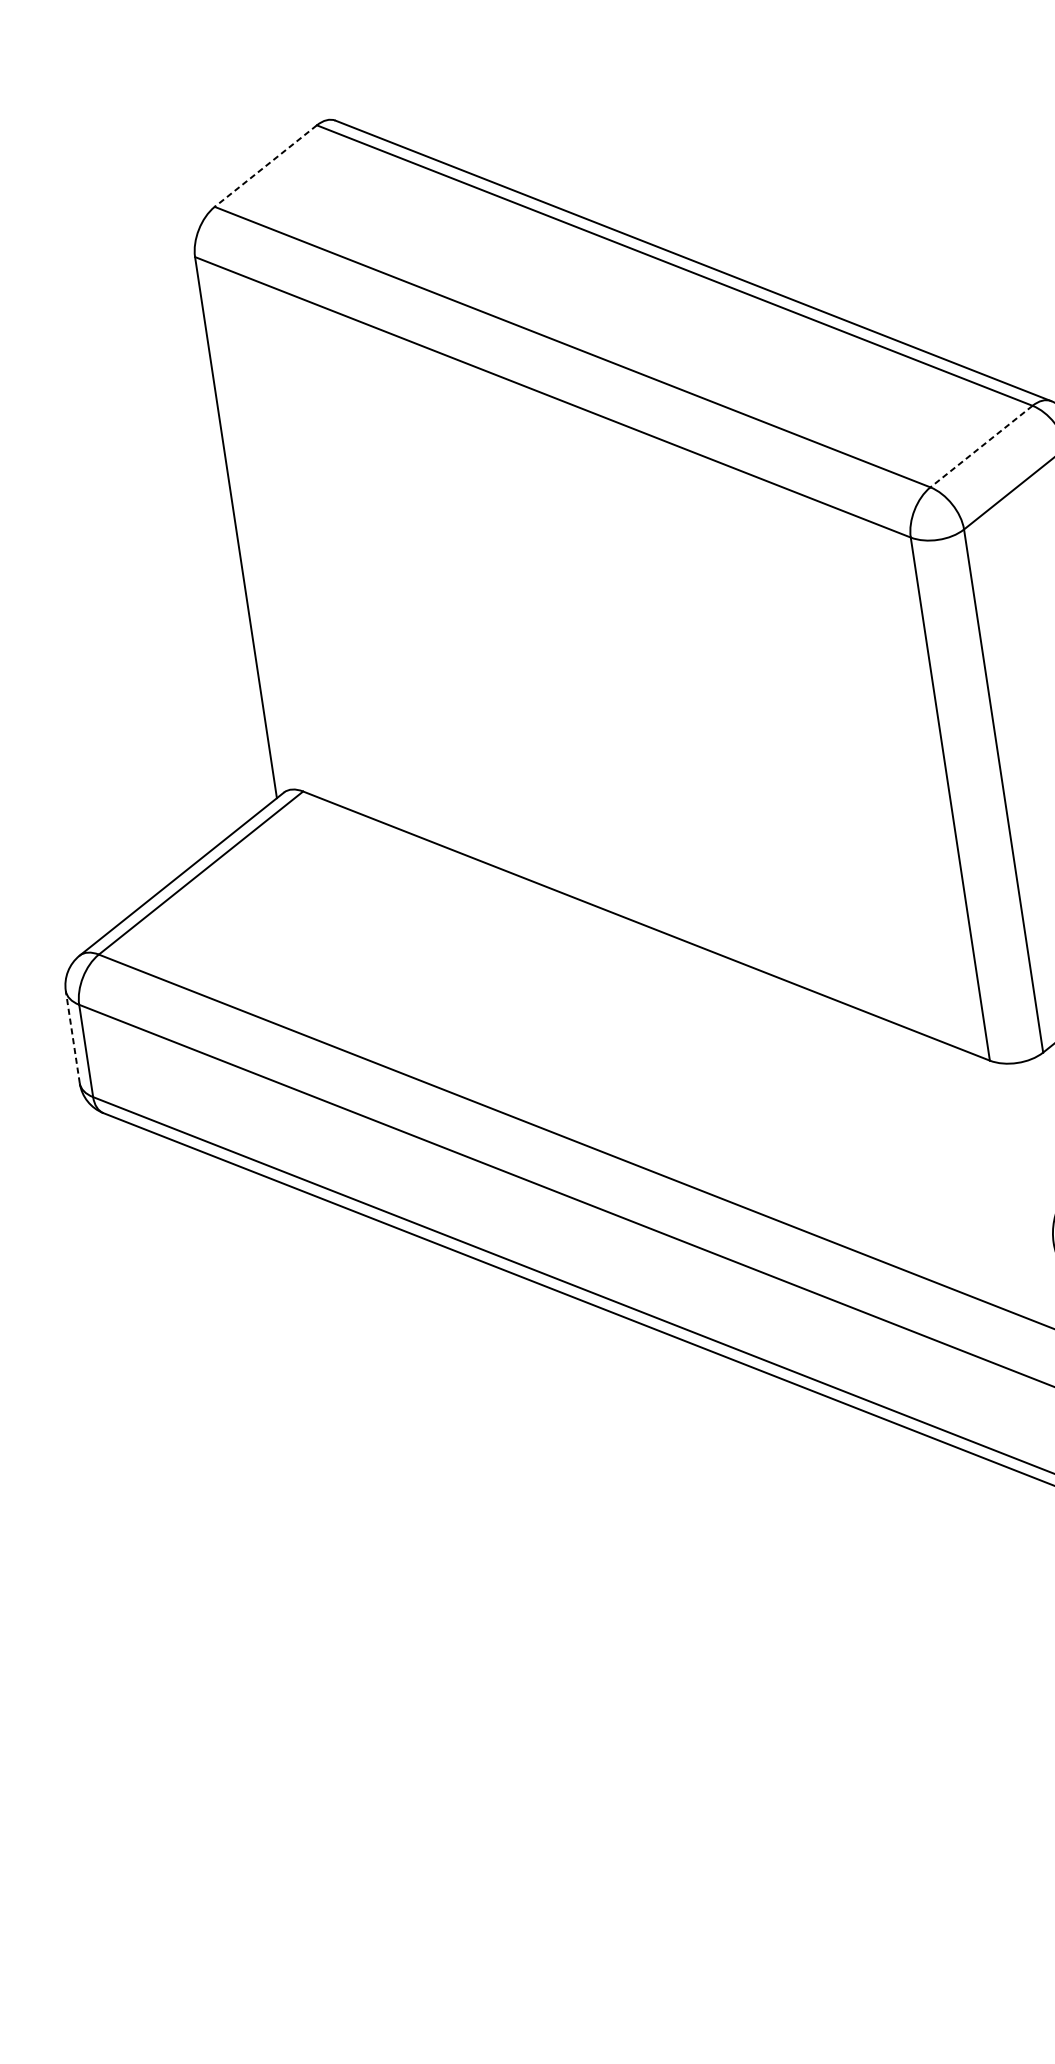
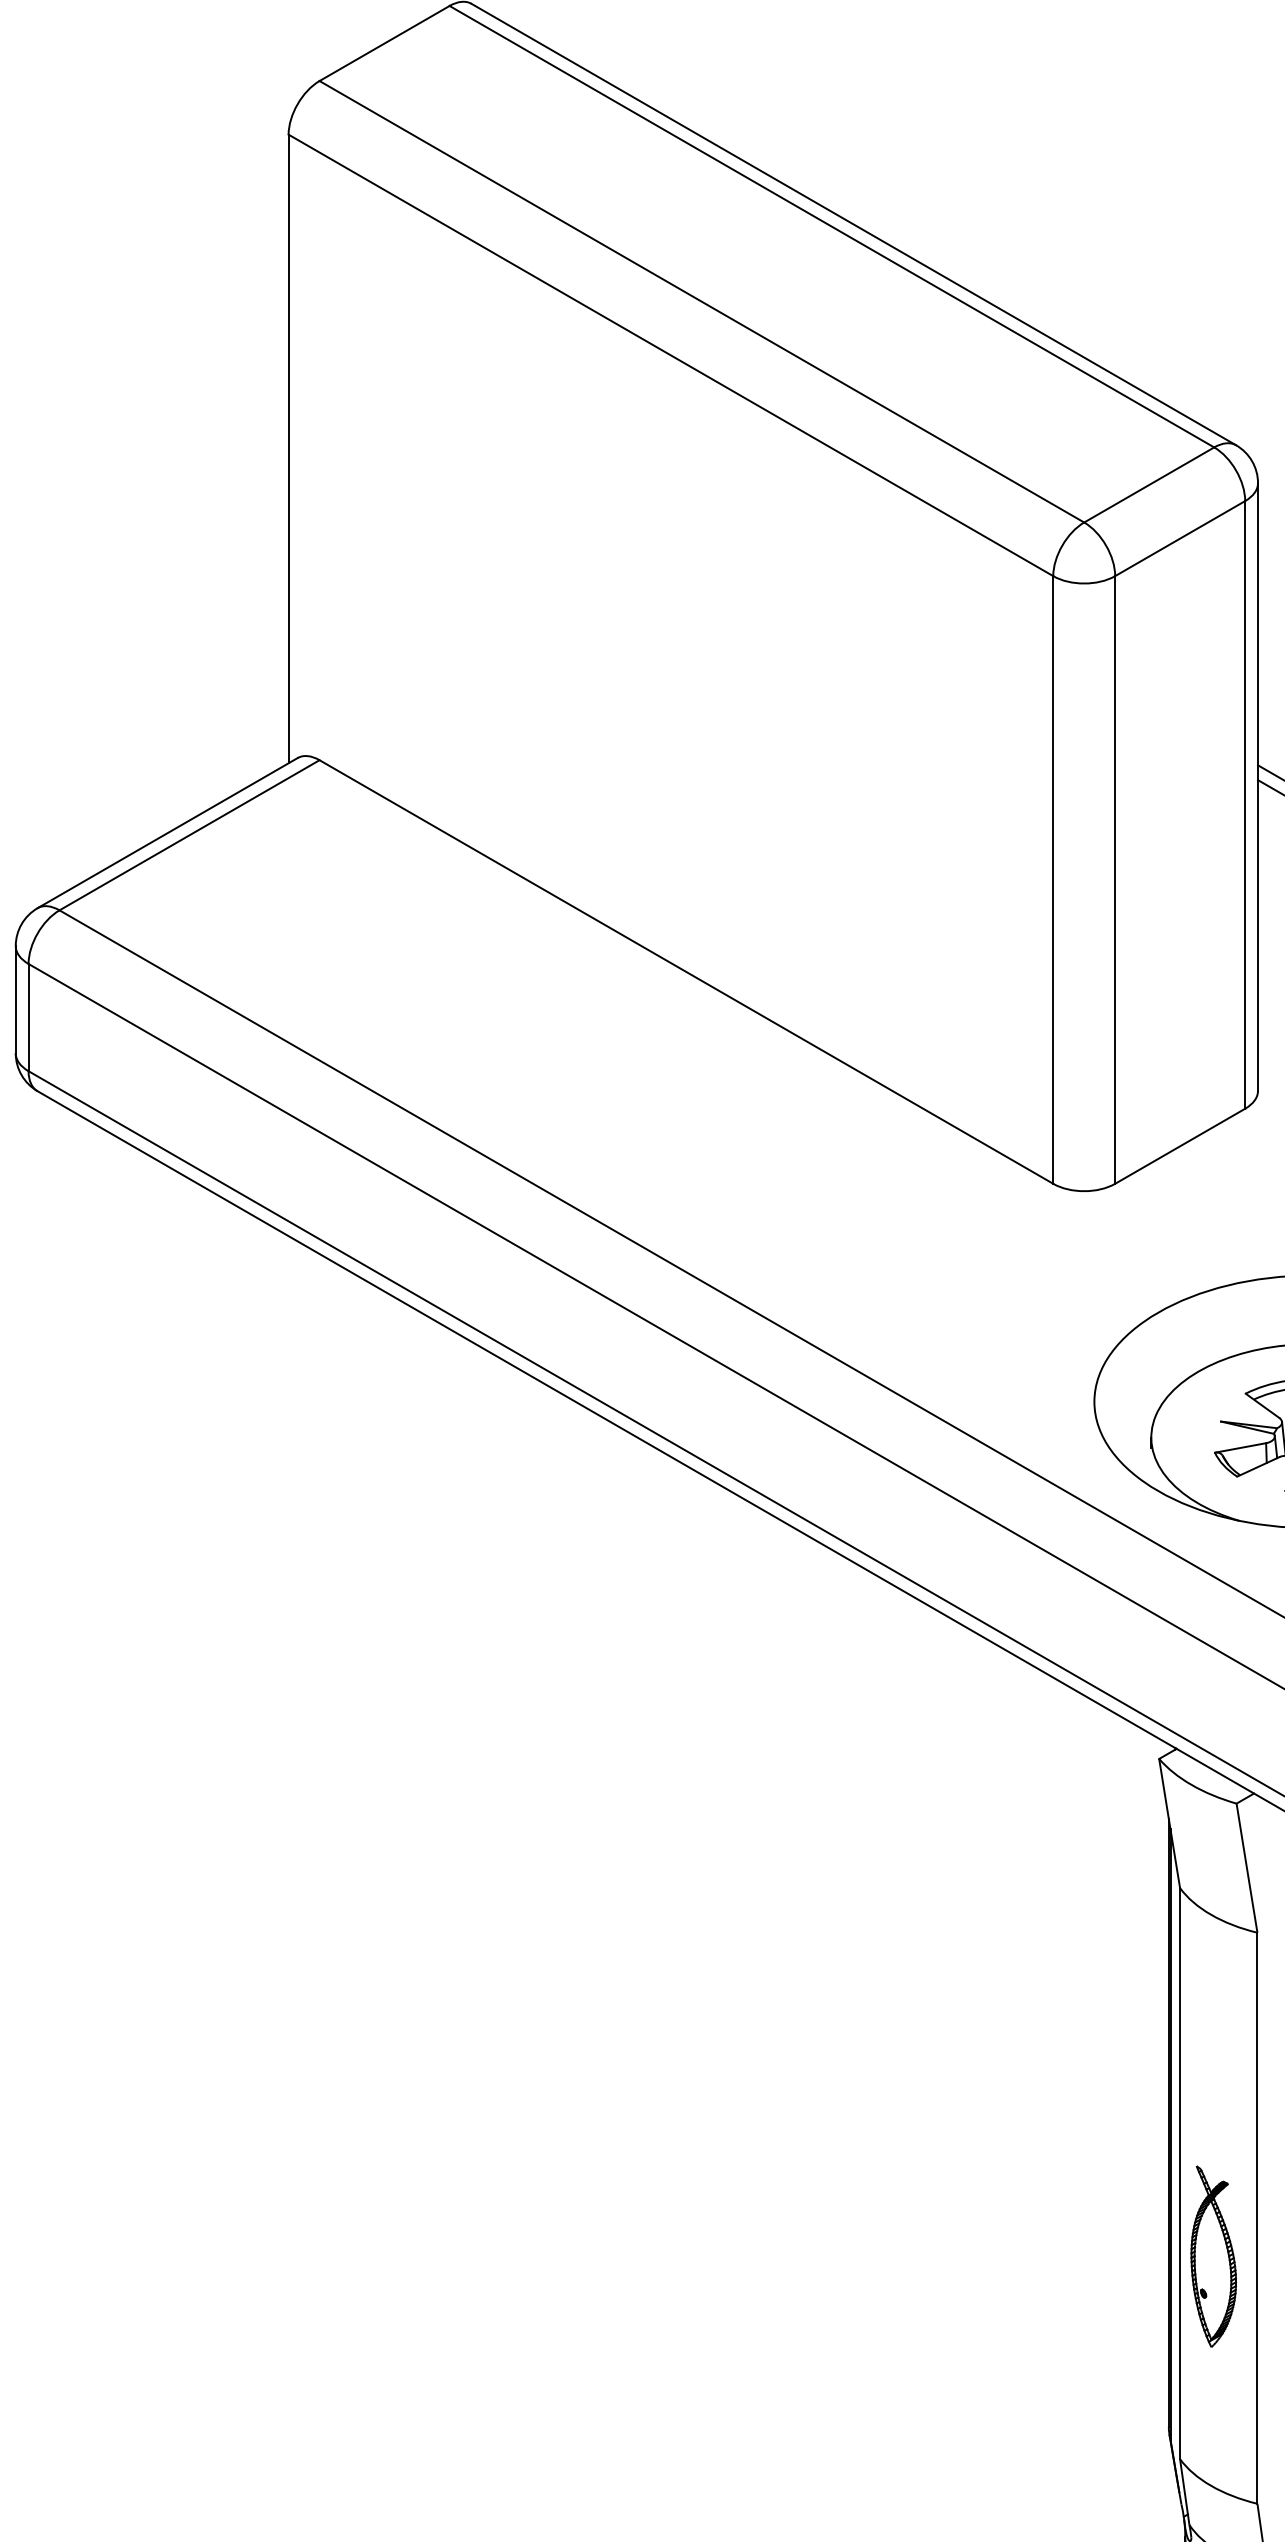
line: (265, 166) -> (384, 43), dashed -> solid
line: (980, 447) -> (1148, 485), dashed -> solid
line: (72, 1037) -> (15, 999), dashed -> solid

